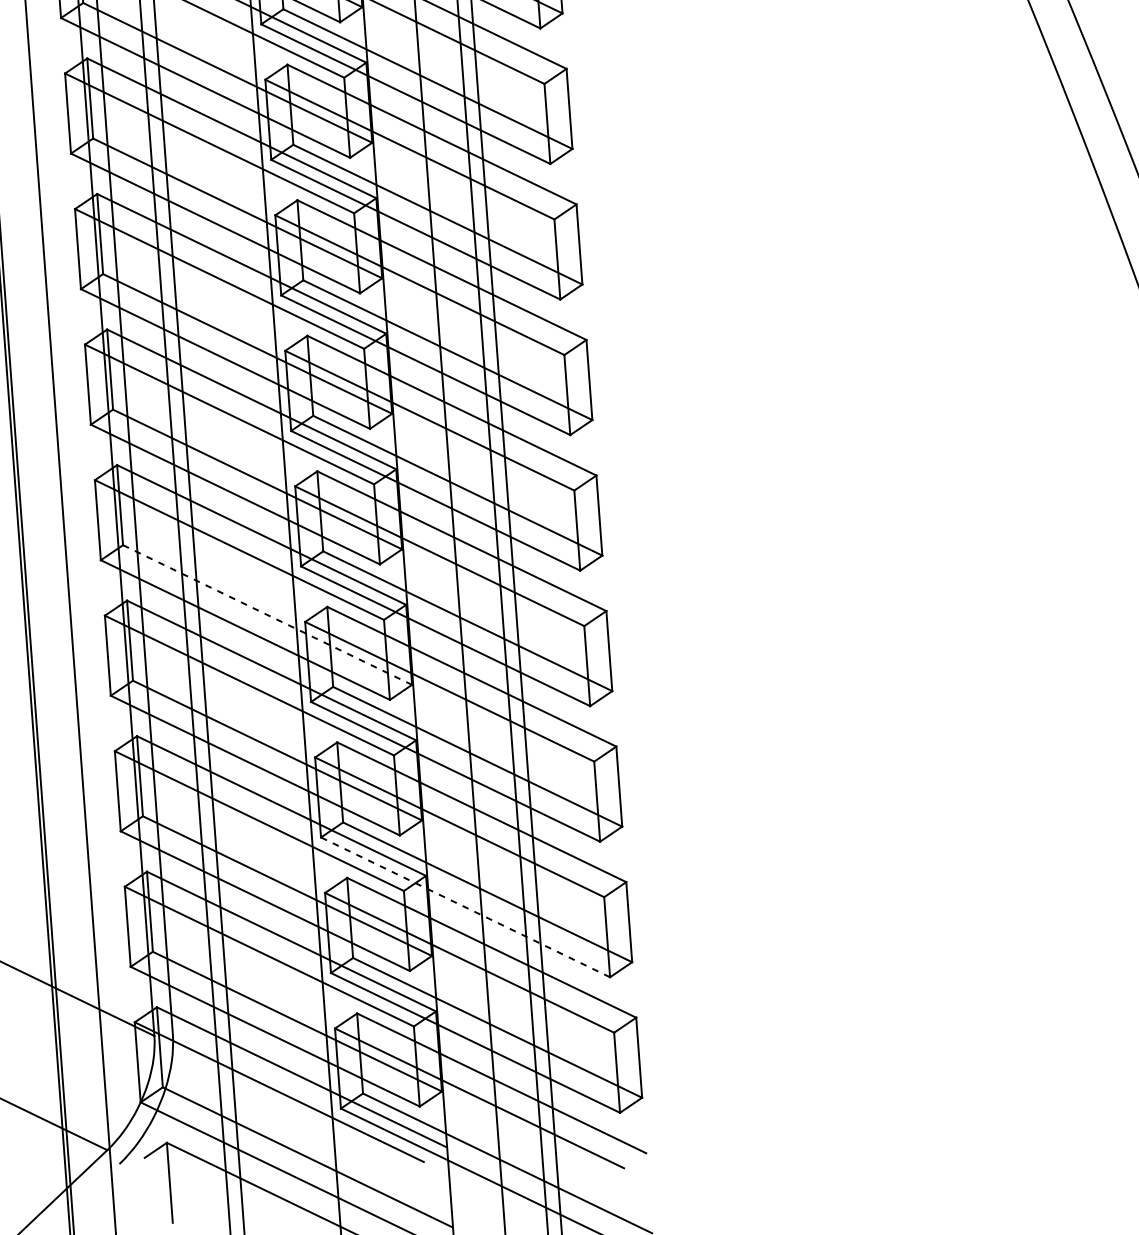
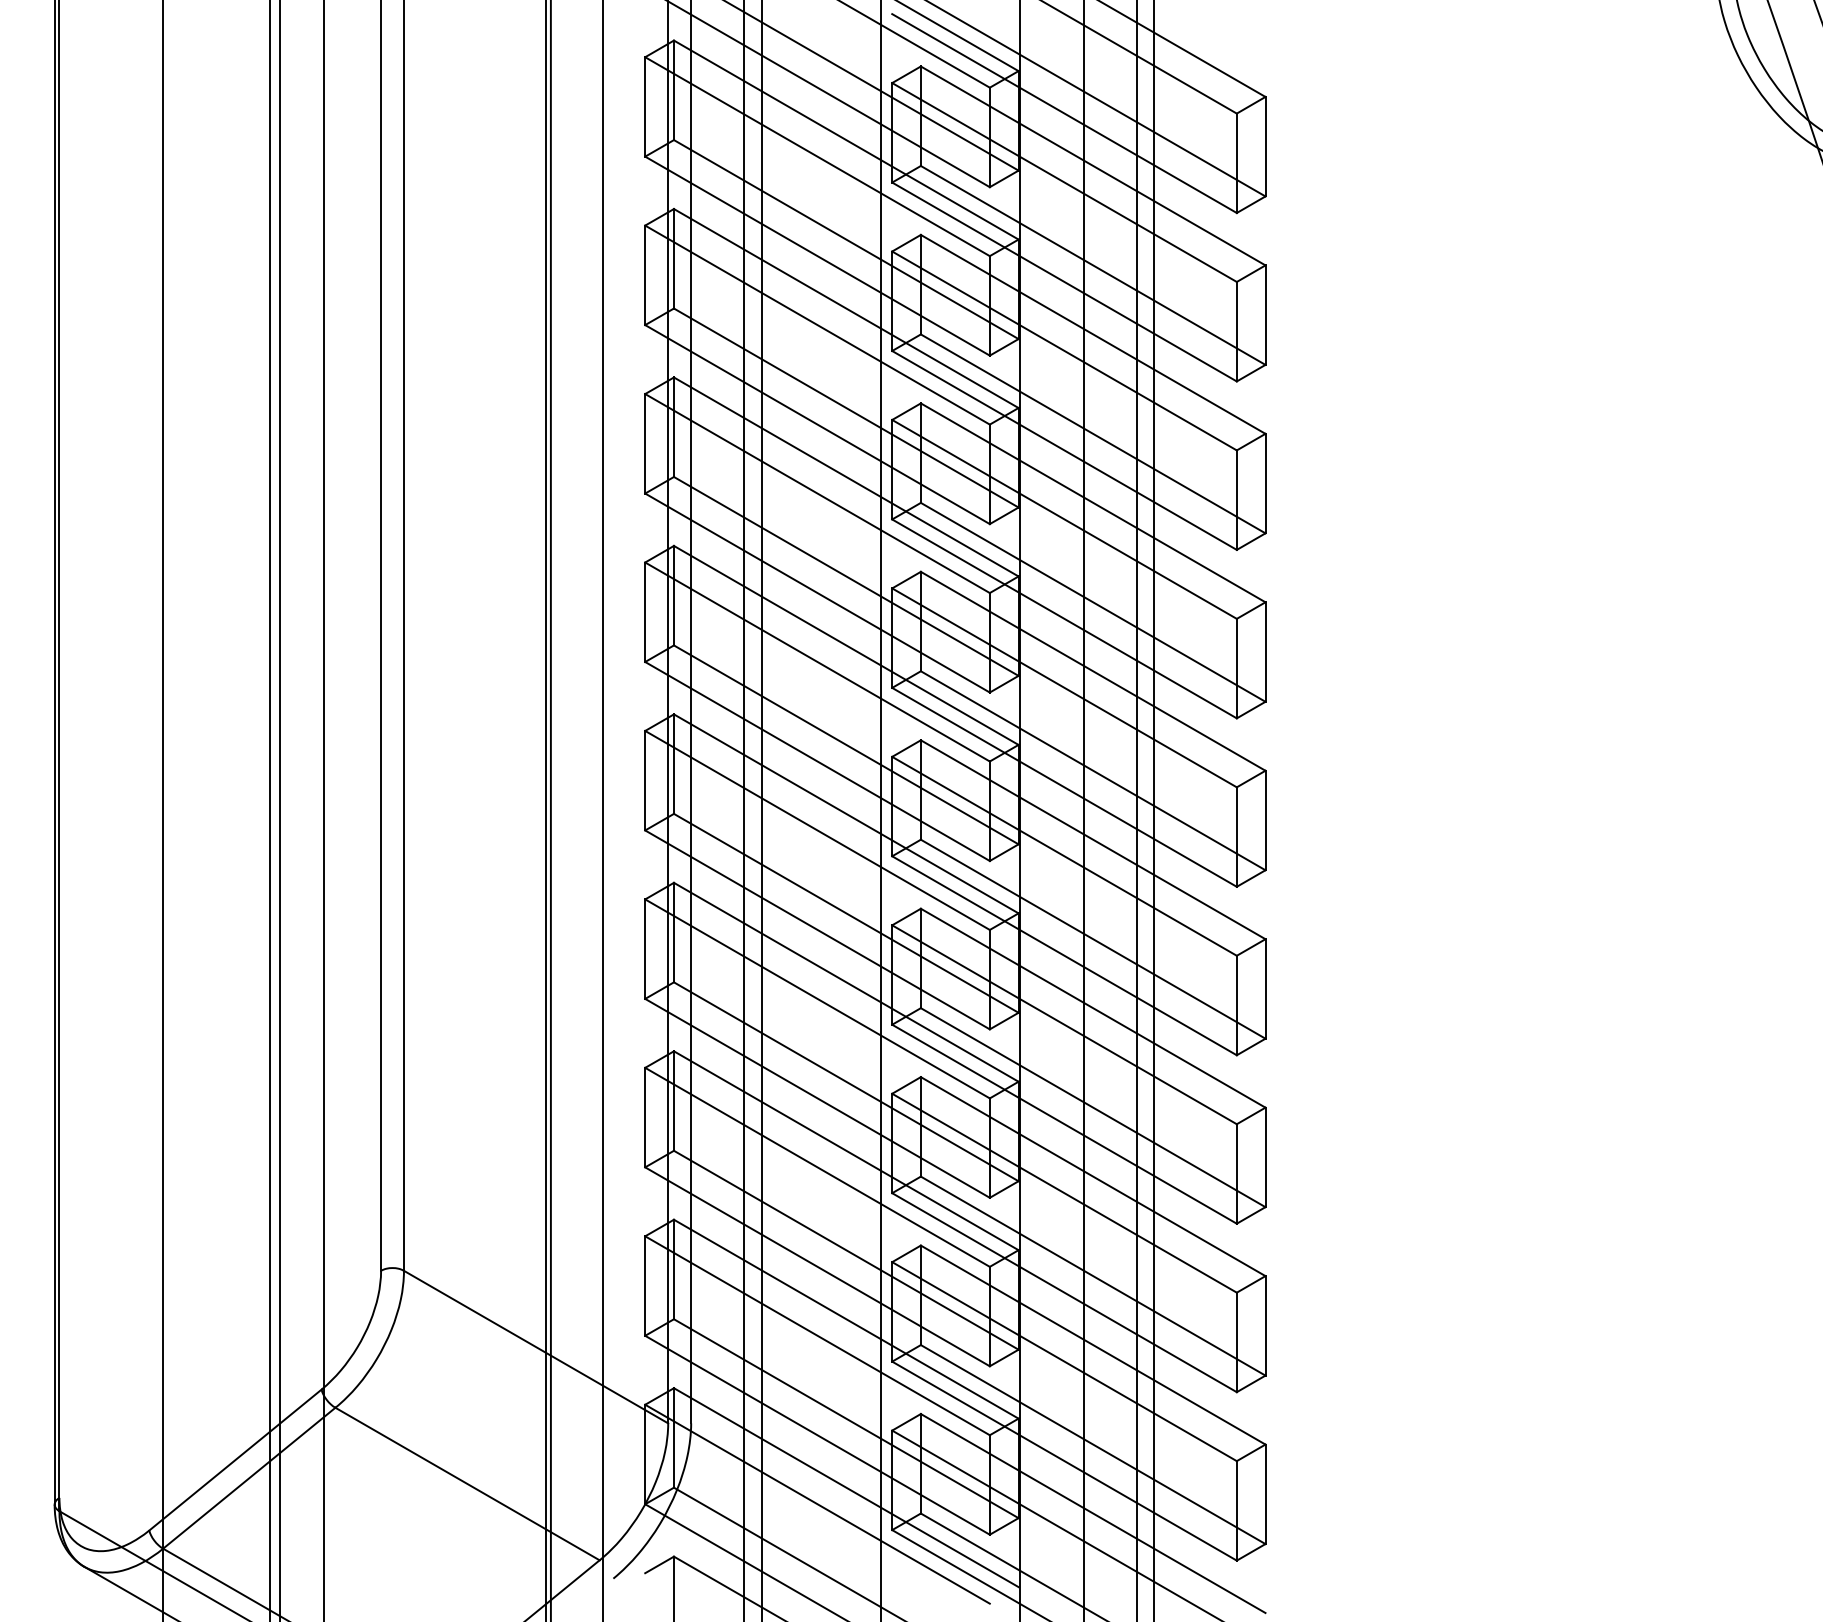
line: (267, 615) -> (846, 913), dashed -> solid
line: (465, 907) -> (1064, 1292), dashed -> solid

